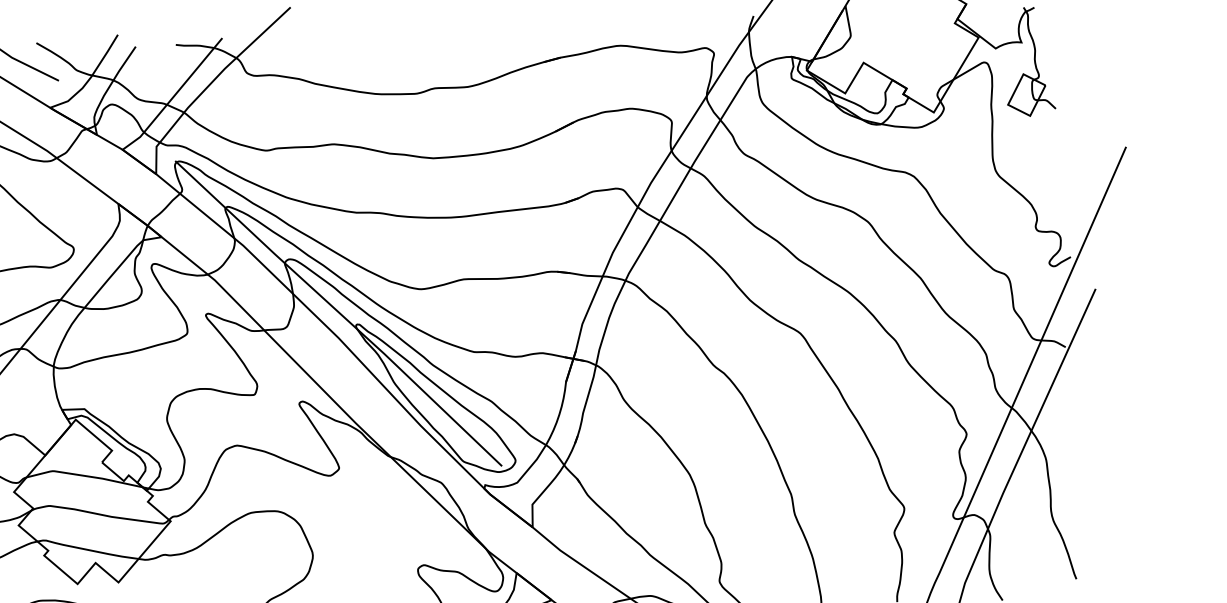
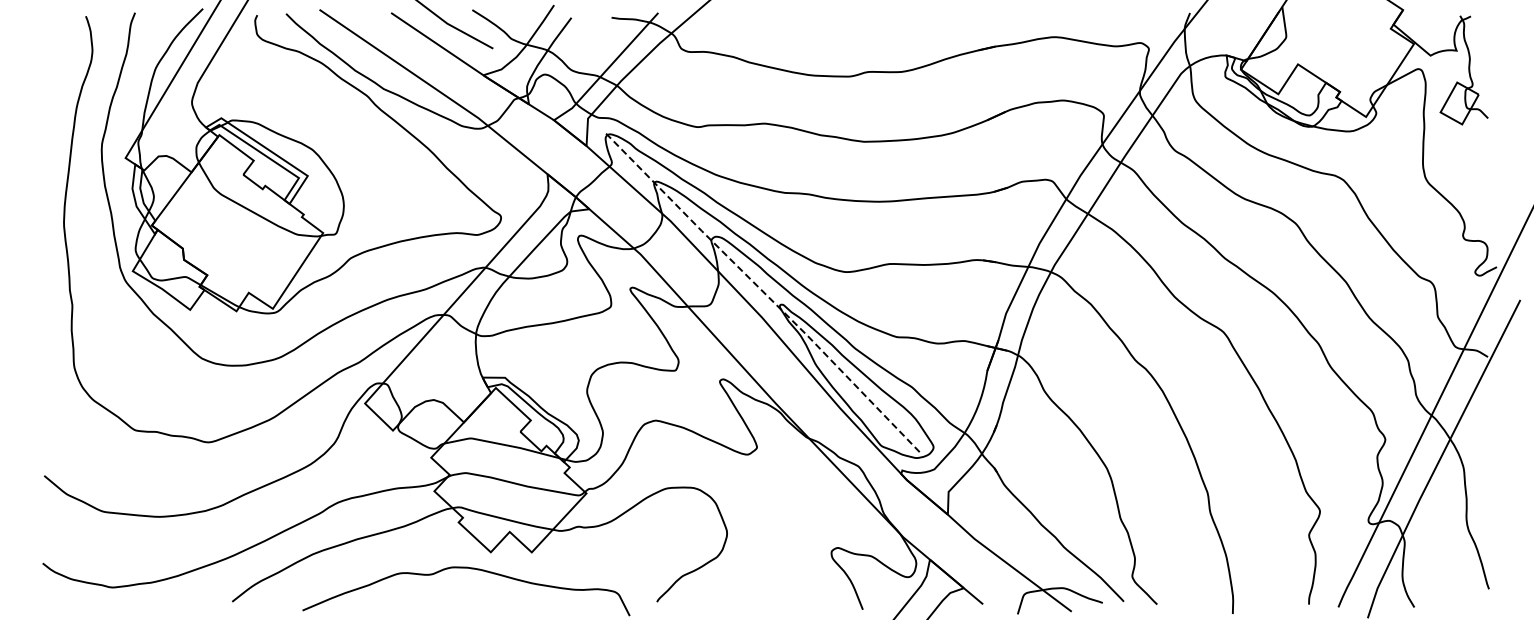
line: (339, 313) -> (763, 292), solid -> dashed

